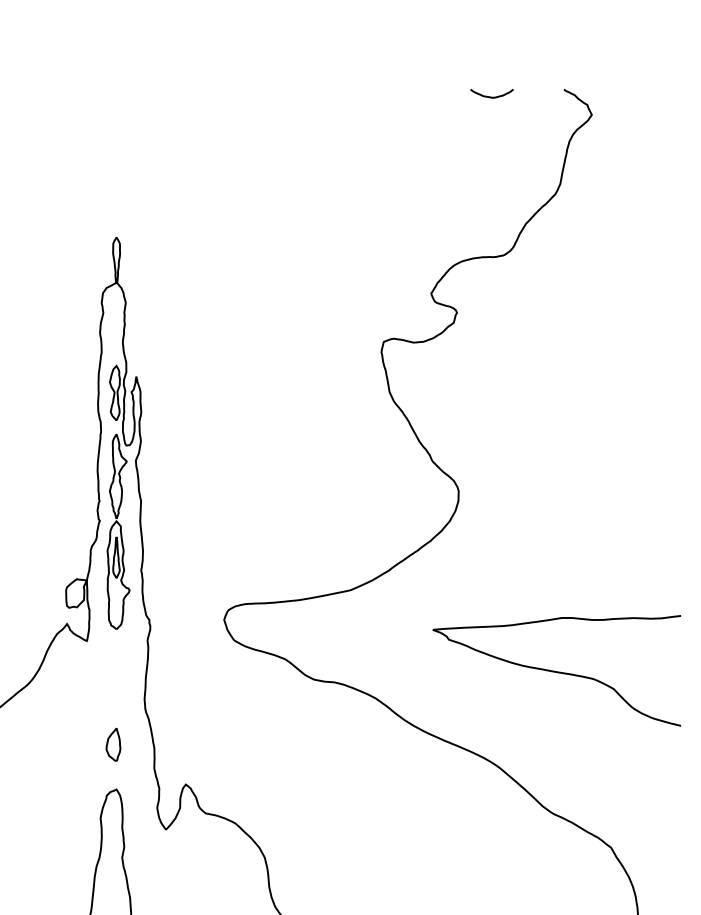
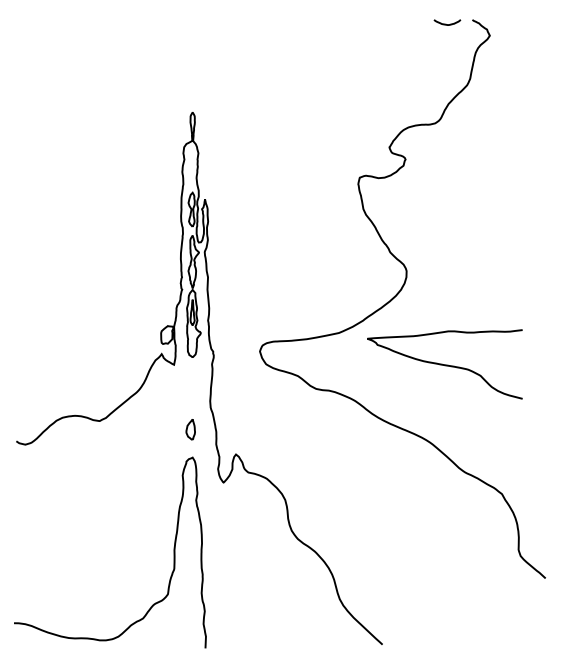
curve: (490, 95) -> (446, 23), moved
curve: (556, 670) -> (444, 364), moved

